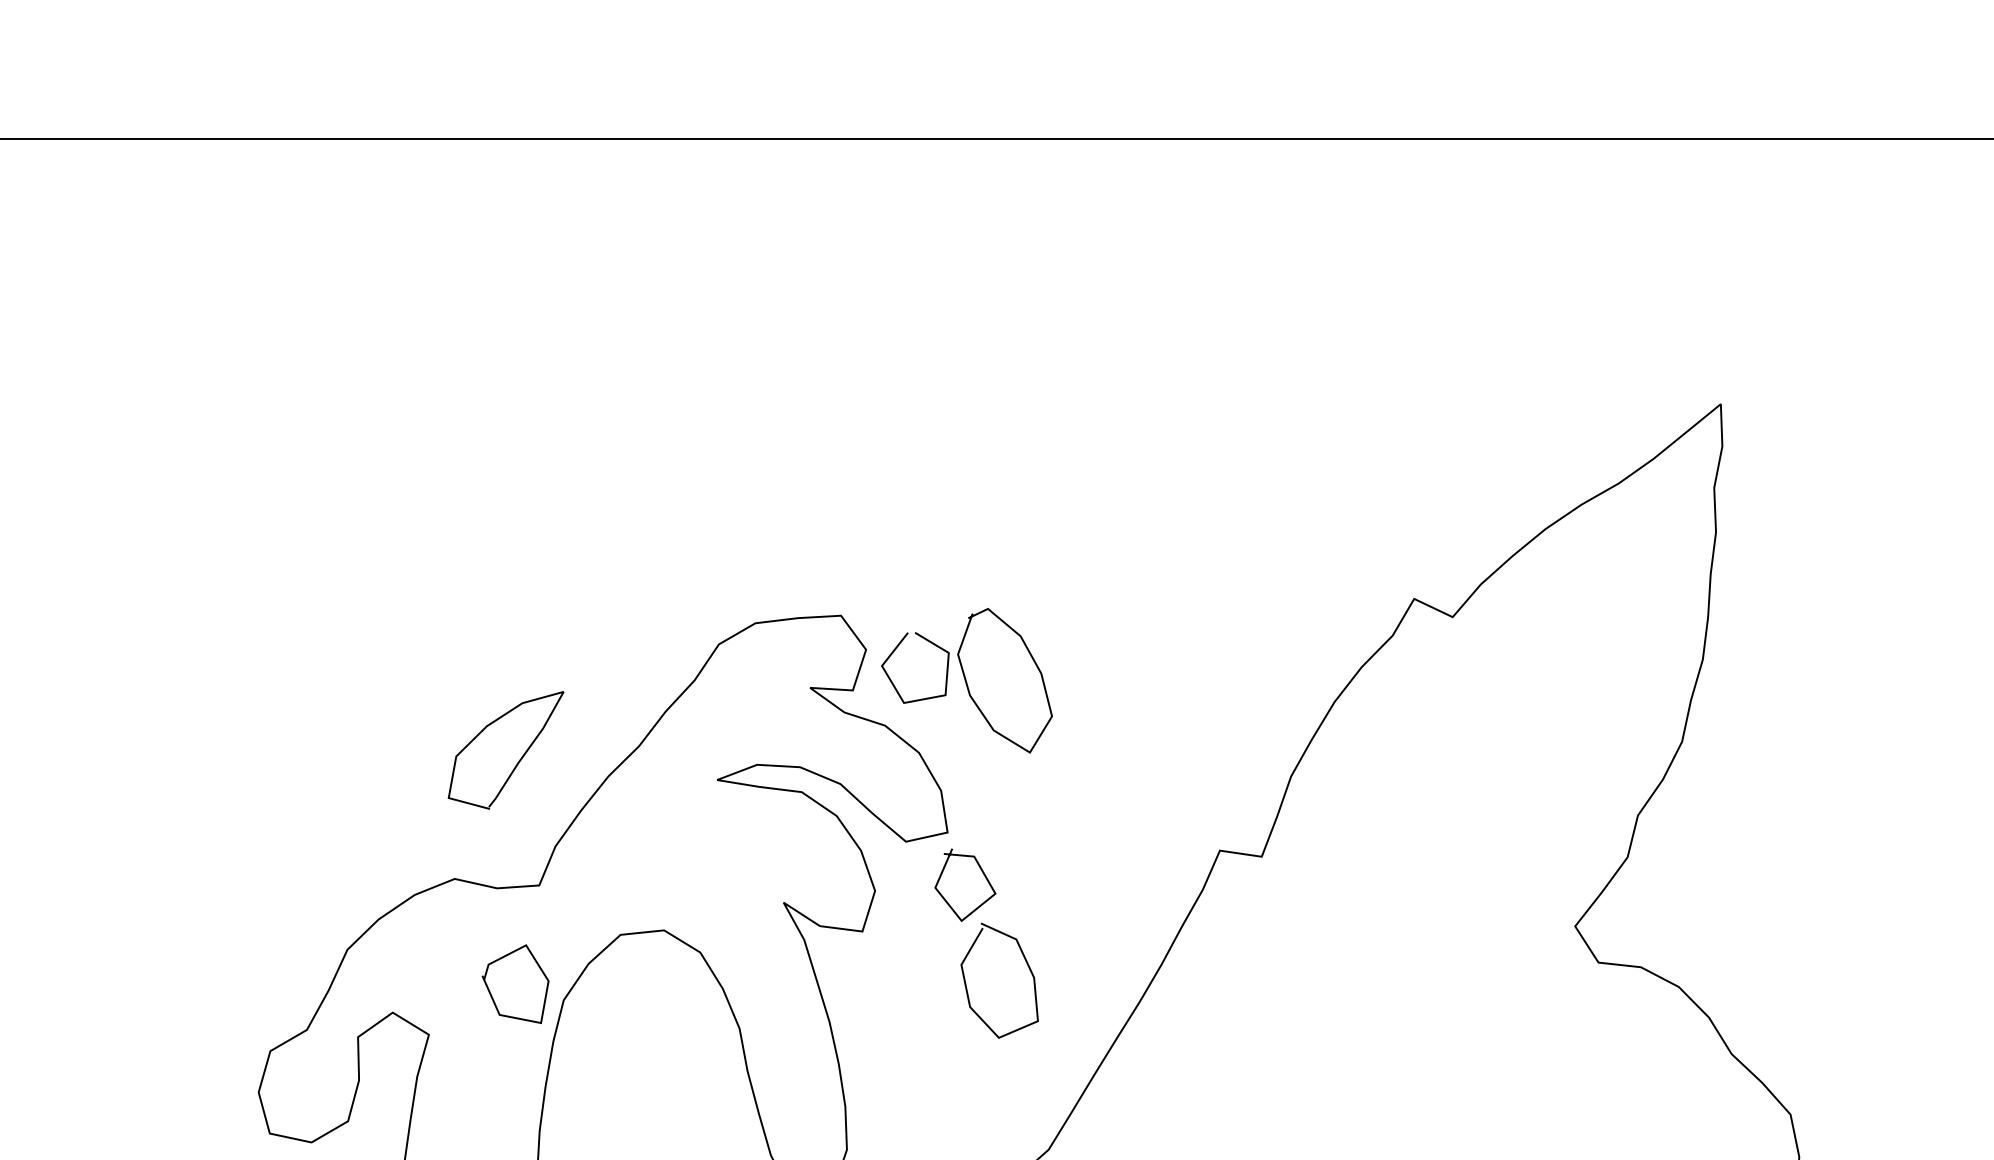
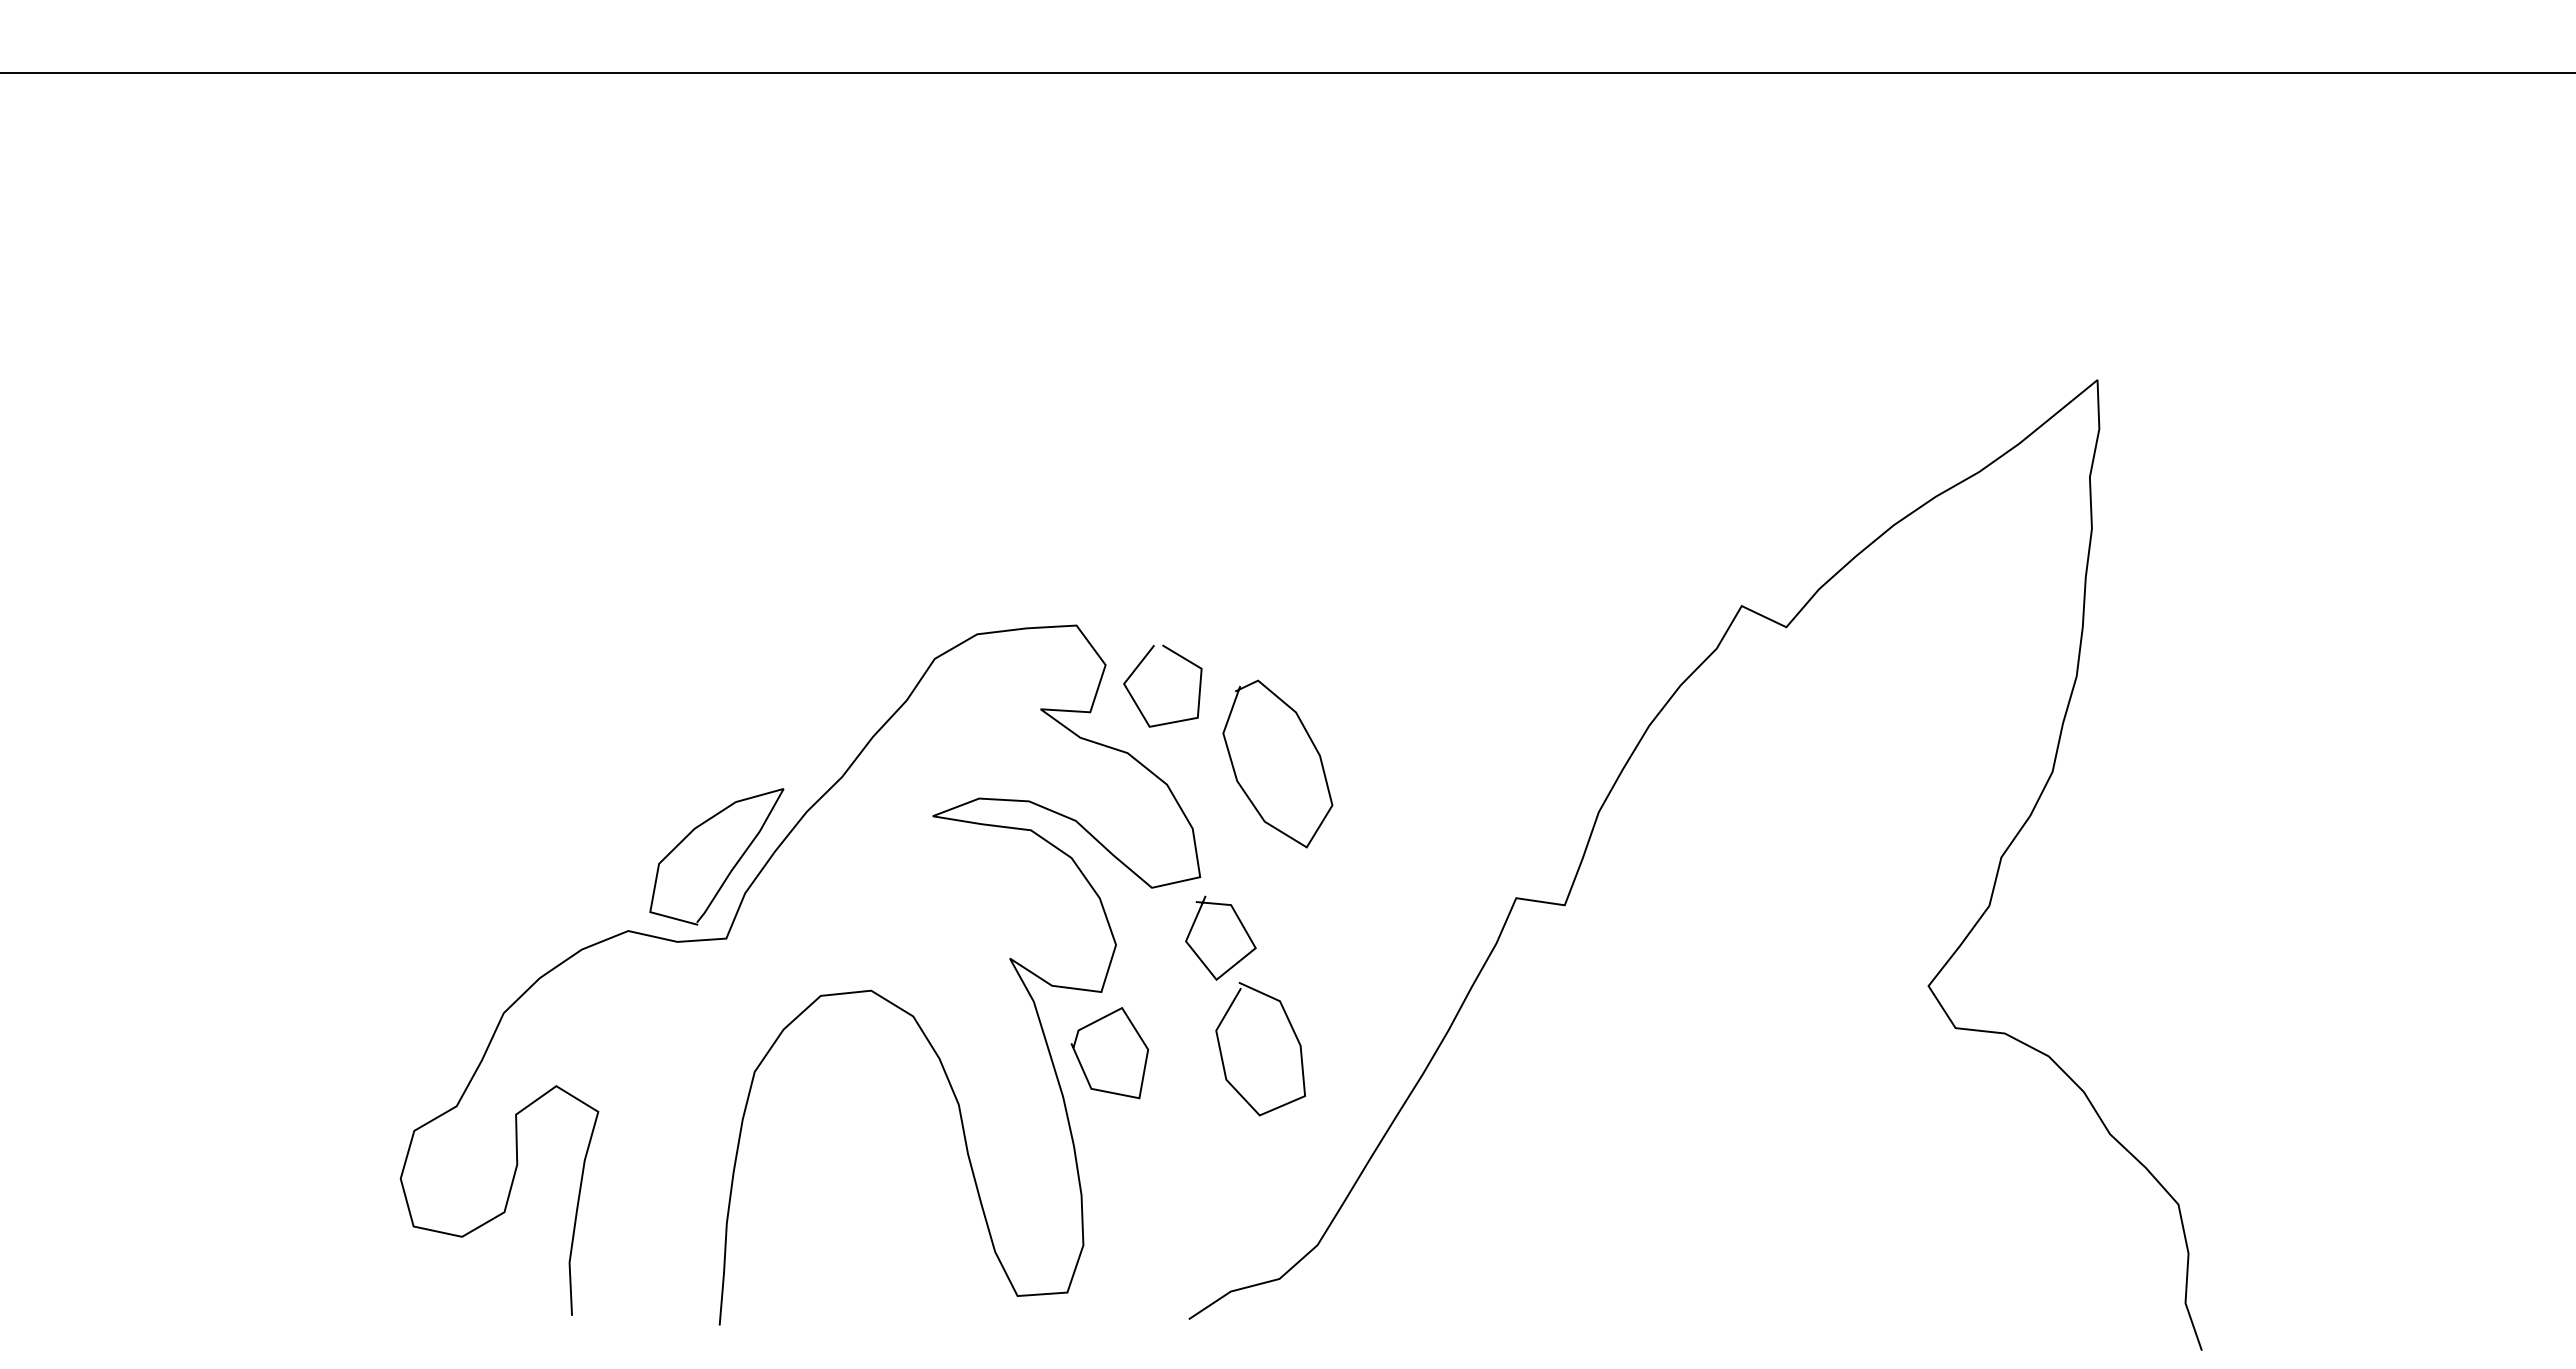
curve: (1035, 665) -> (1313, 746), moved
curve: (519, 759) -> (732, 867), moved
curve: (492, 994) -> (1082, 1065), moved

